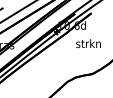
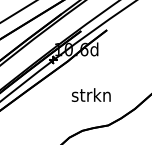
text: (88, 43) -> (91, 94), moved

